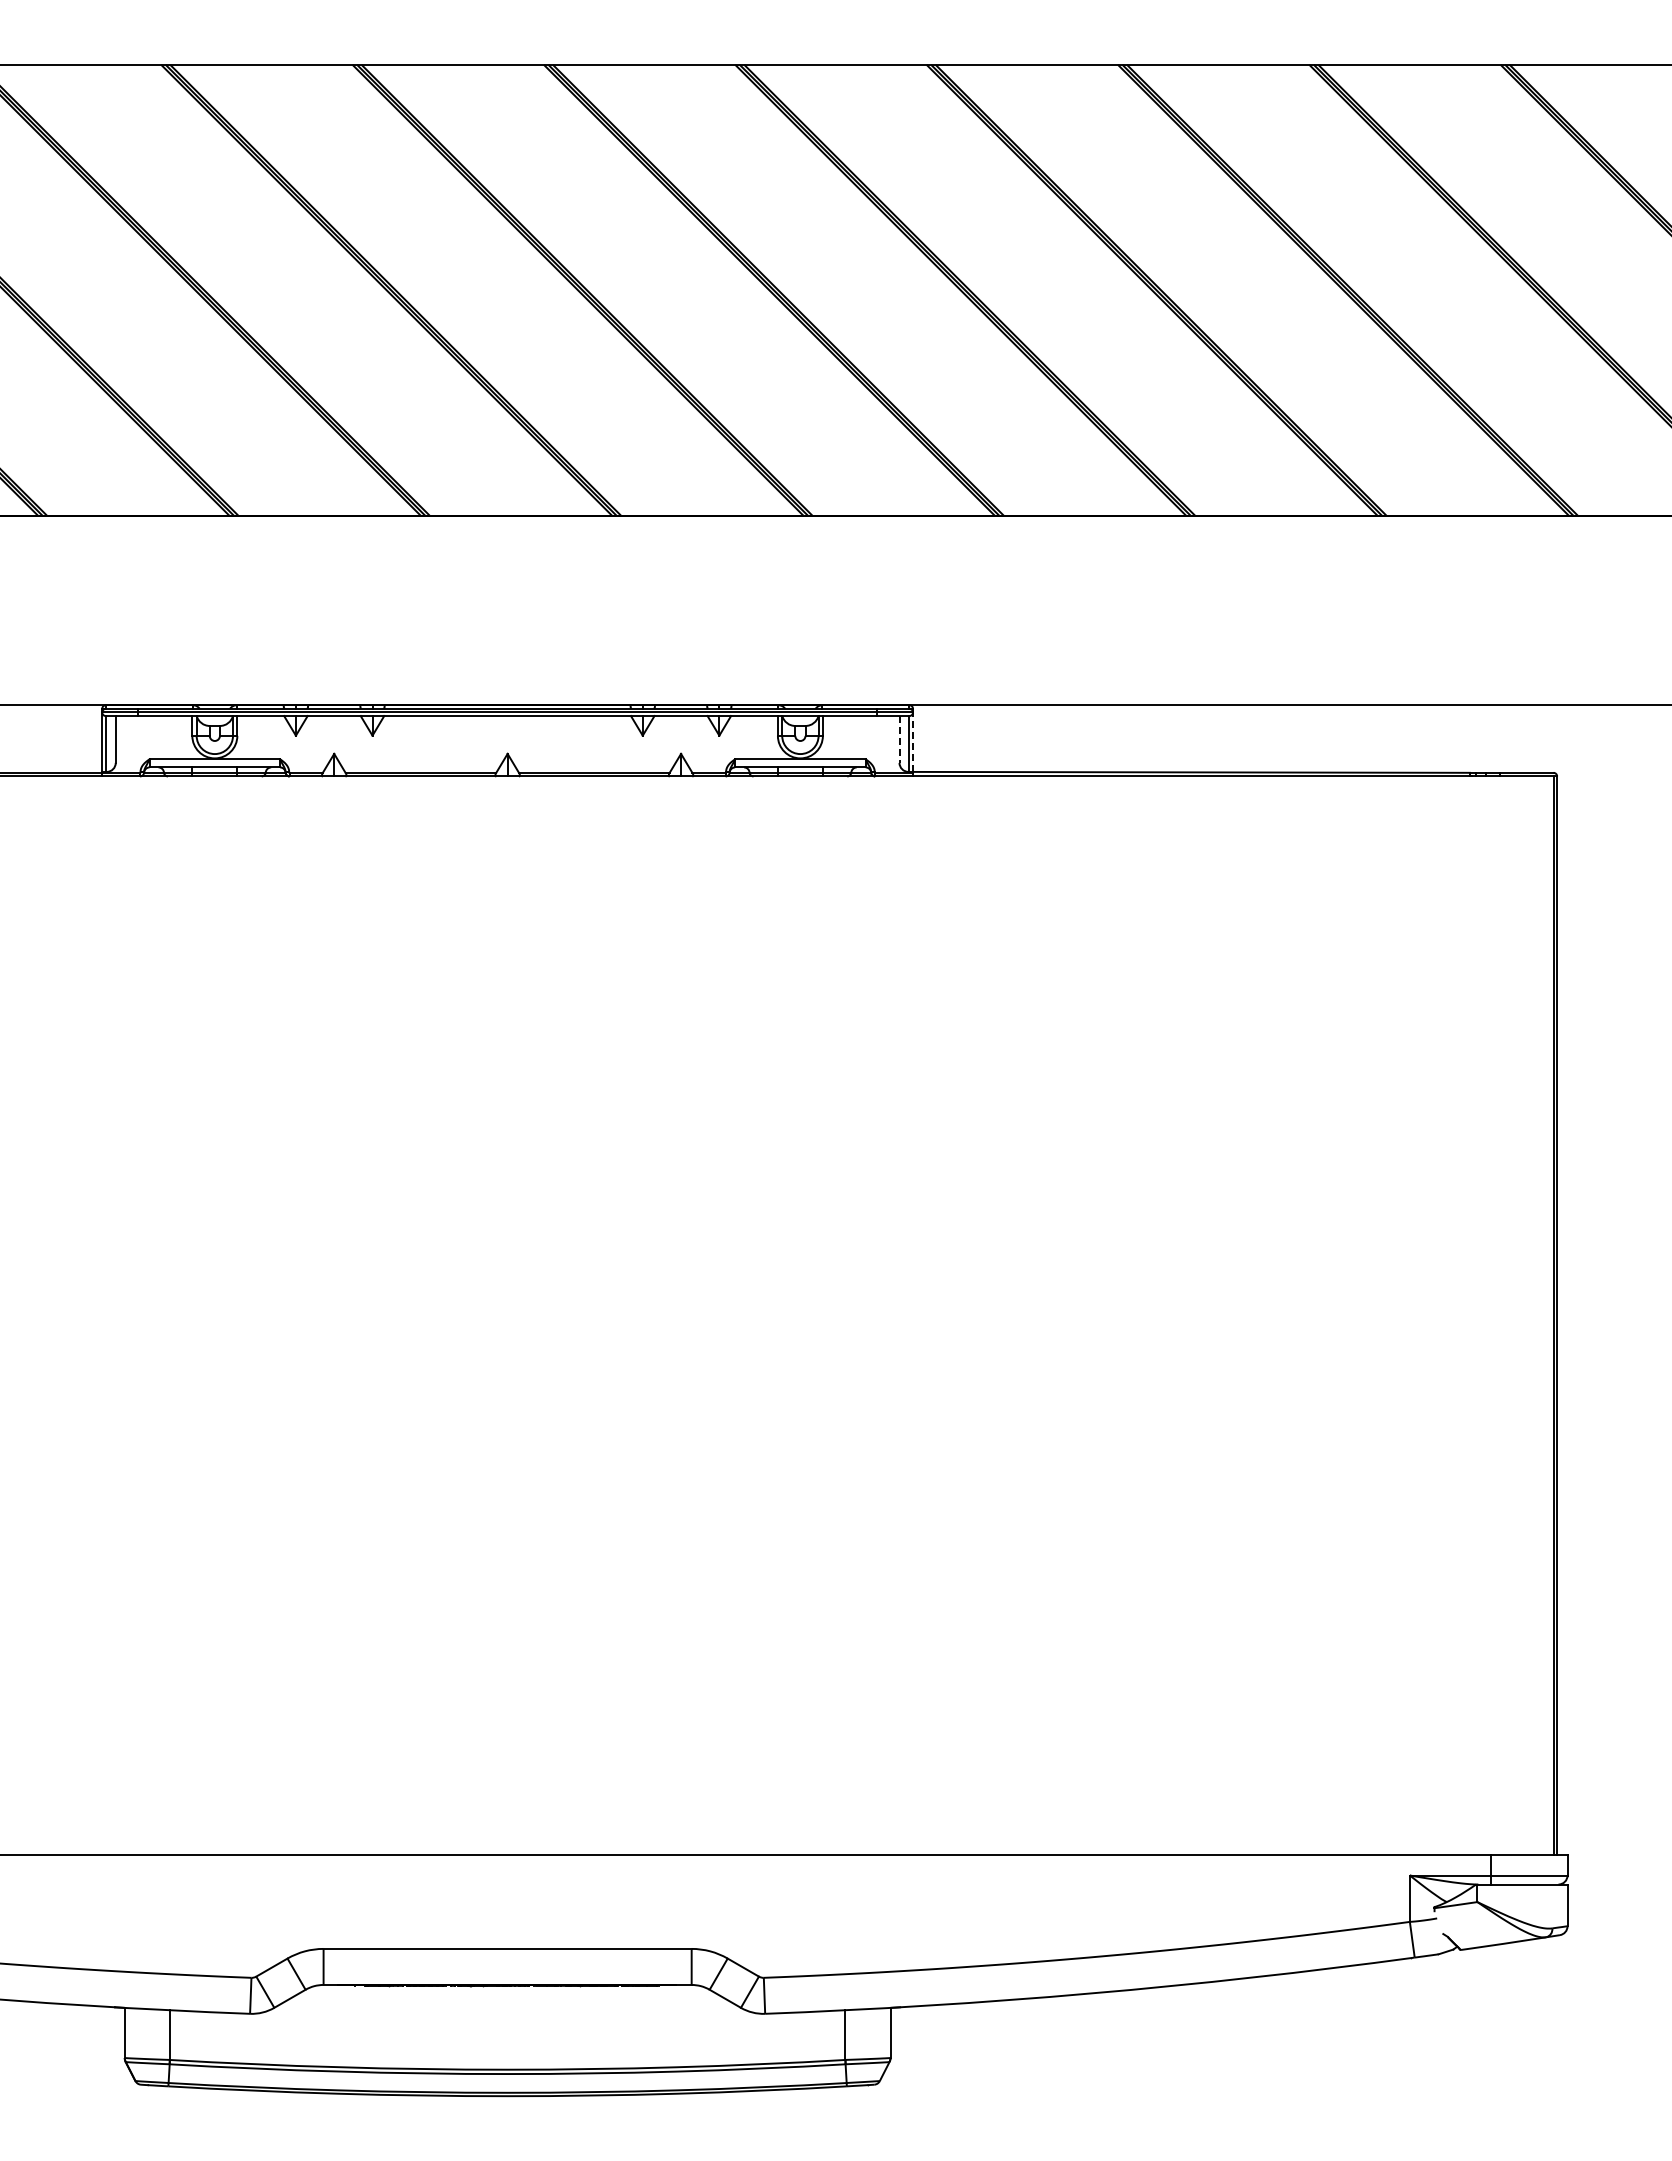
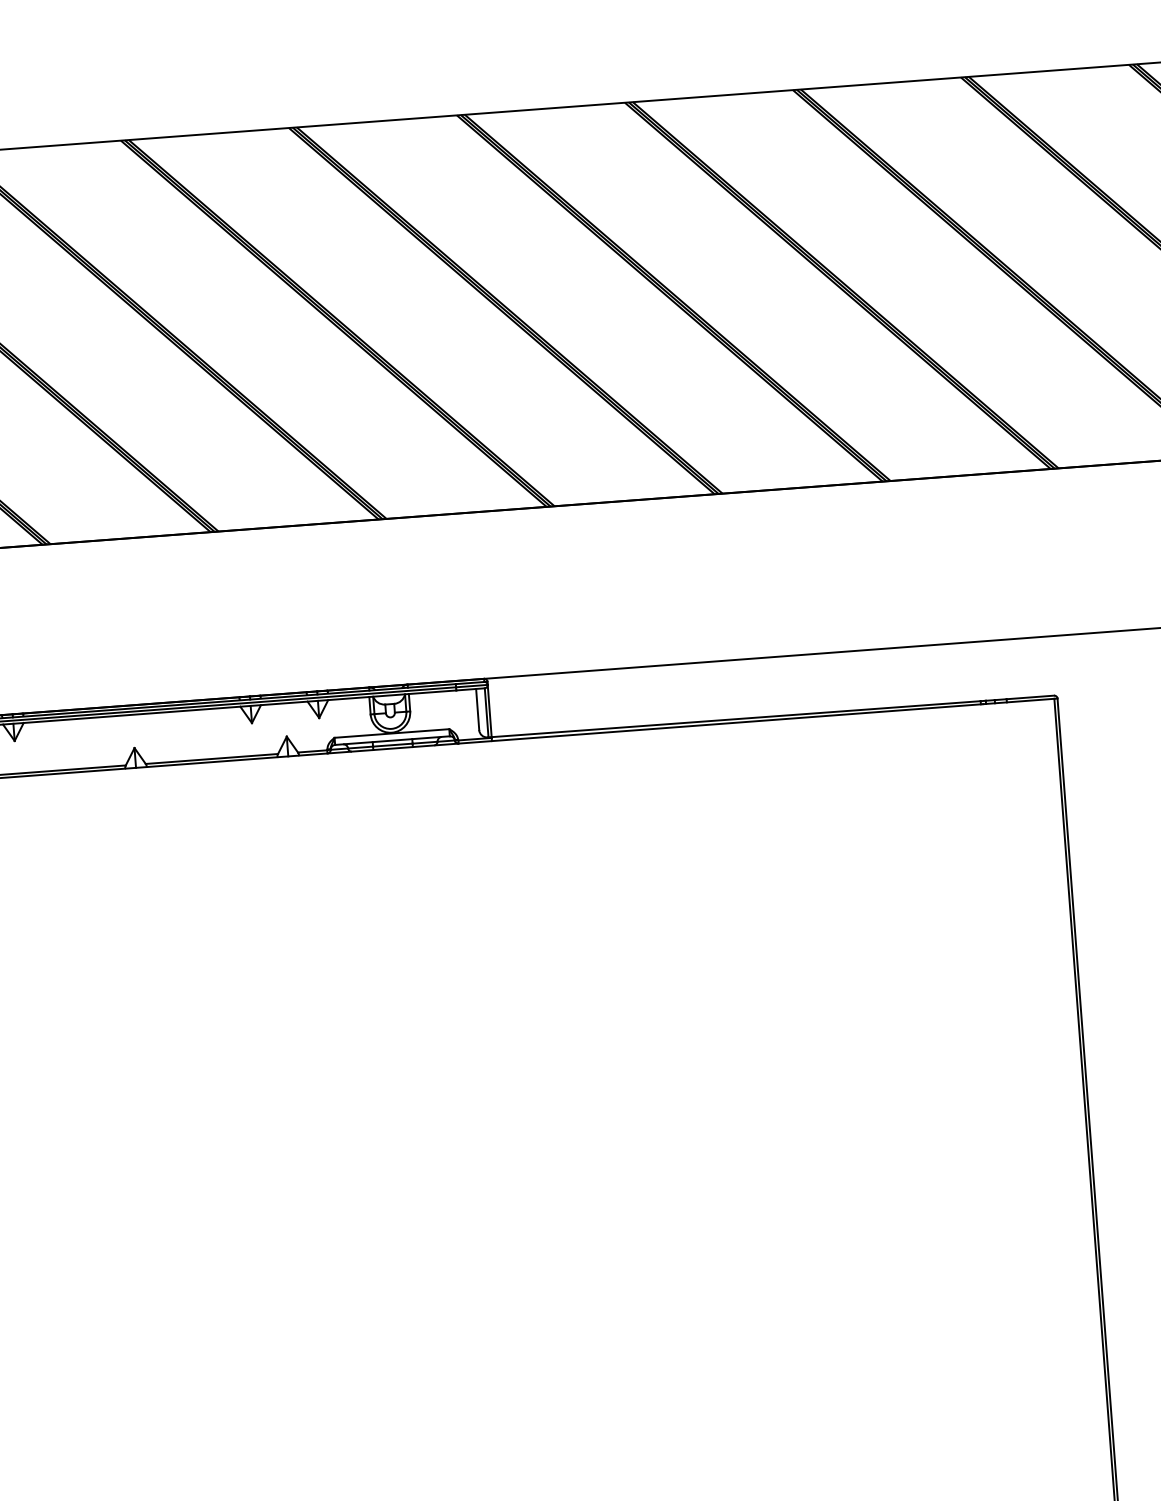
line: (899, 739) -> (477, 709), dashed -> solid
line: (913, 742) -> (490, 711), dashed -> solid

